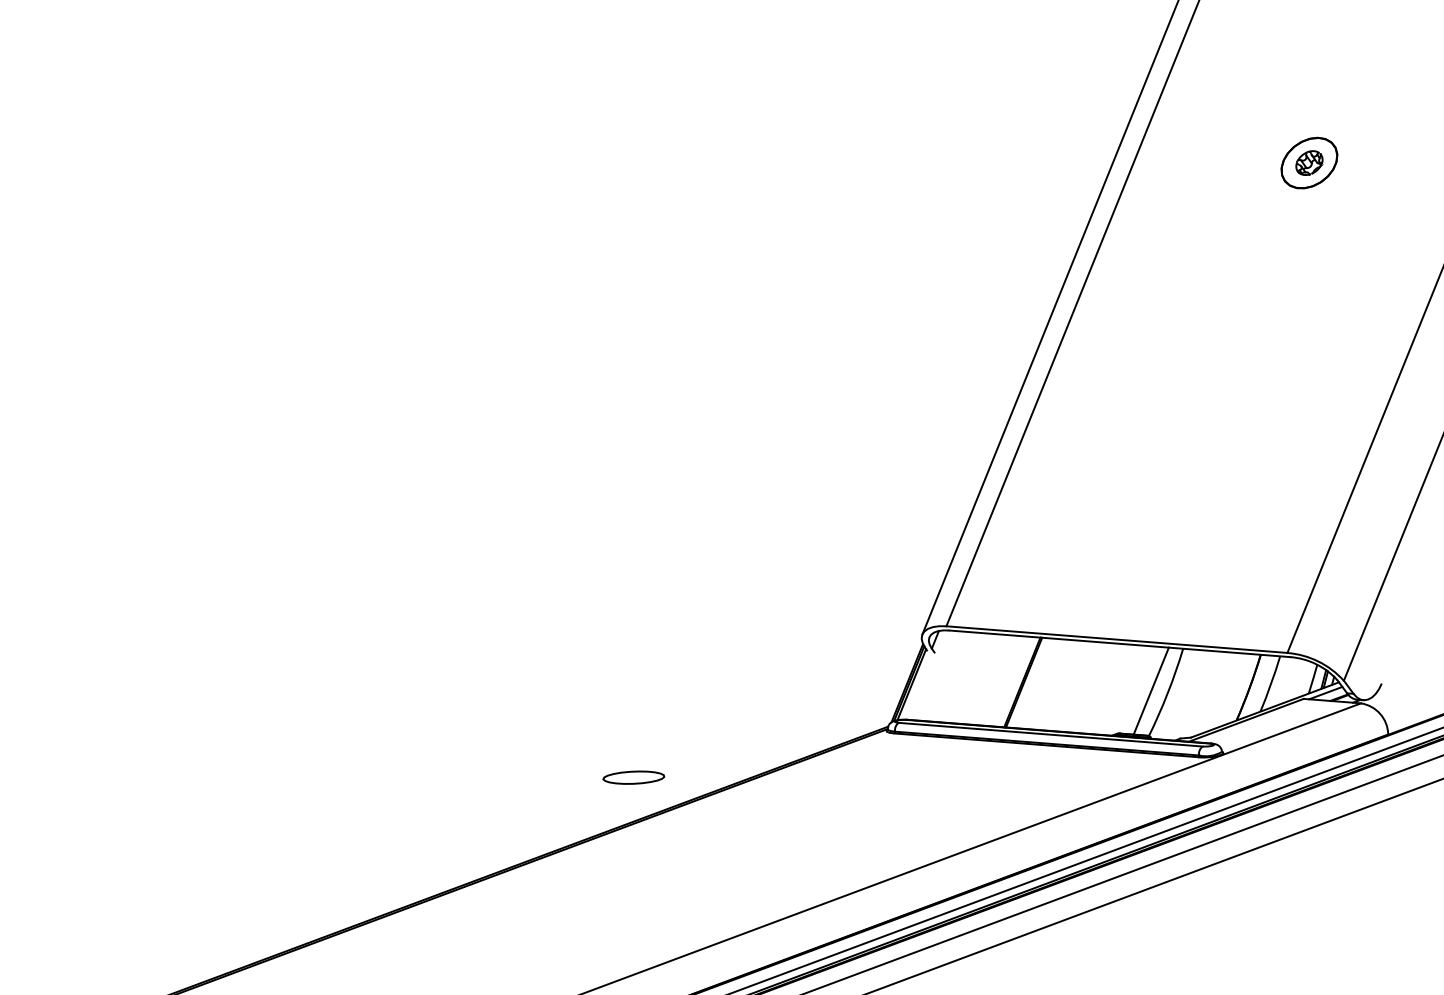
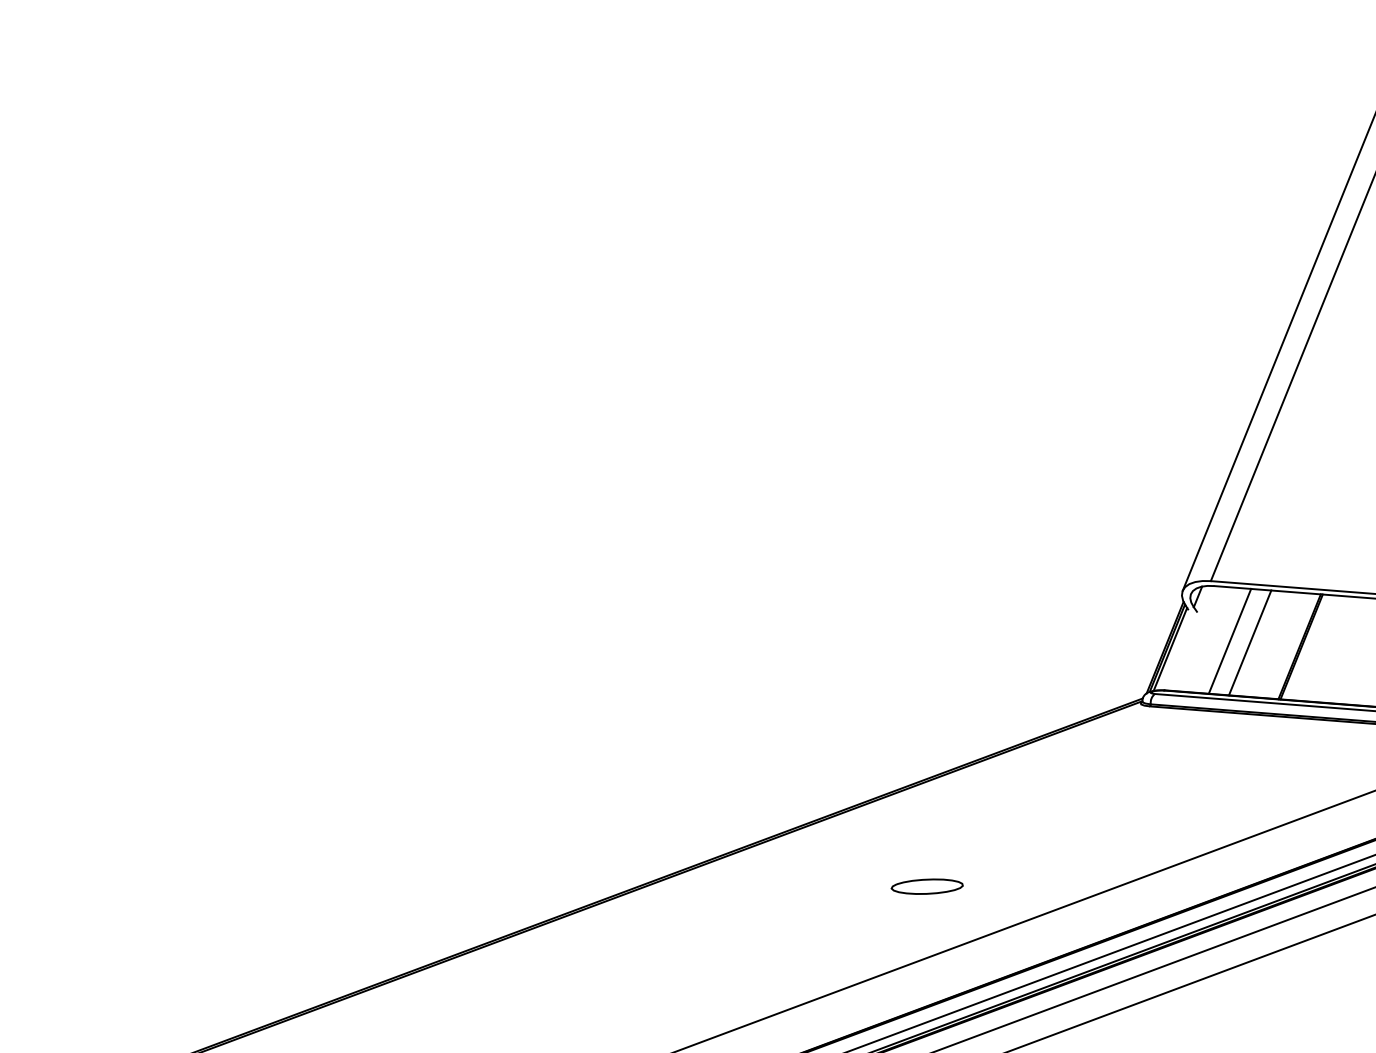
line: (962, 677) -> (1229, 640), added
line: (979, 679) -> (1249, 643), added
part: (633, 777) -> (926, 886), moved

